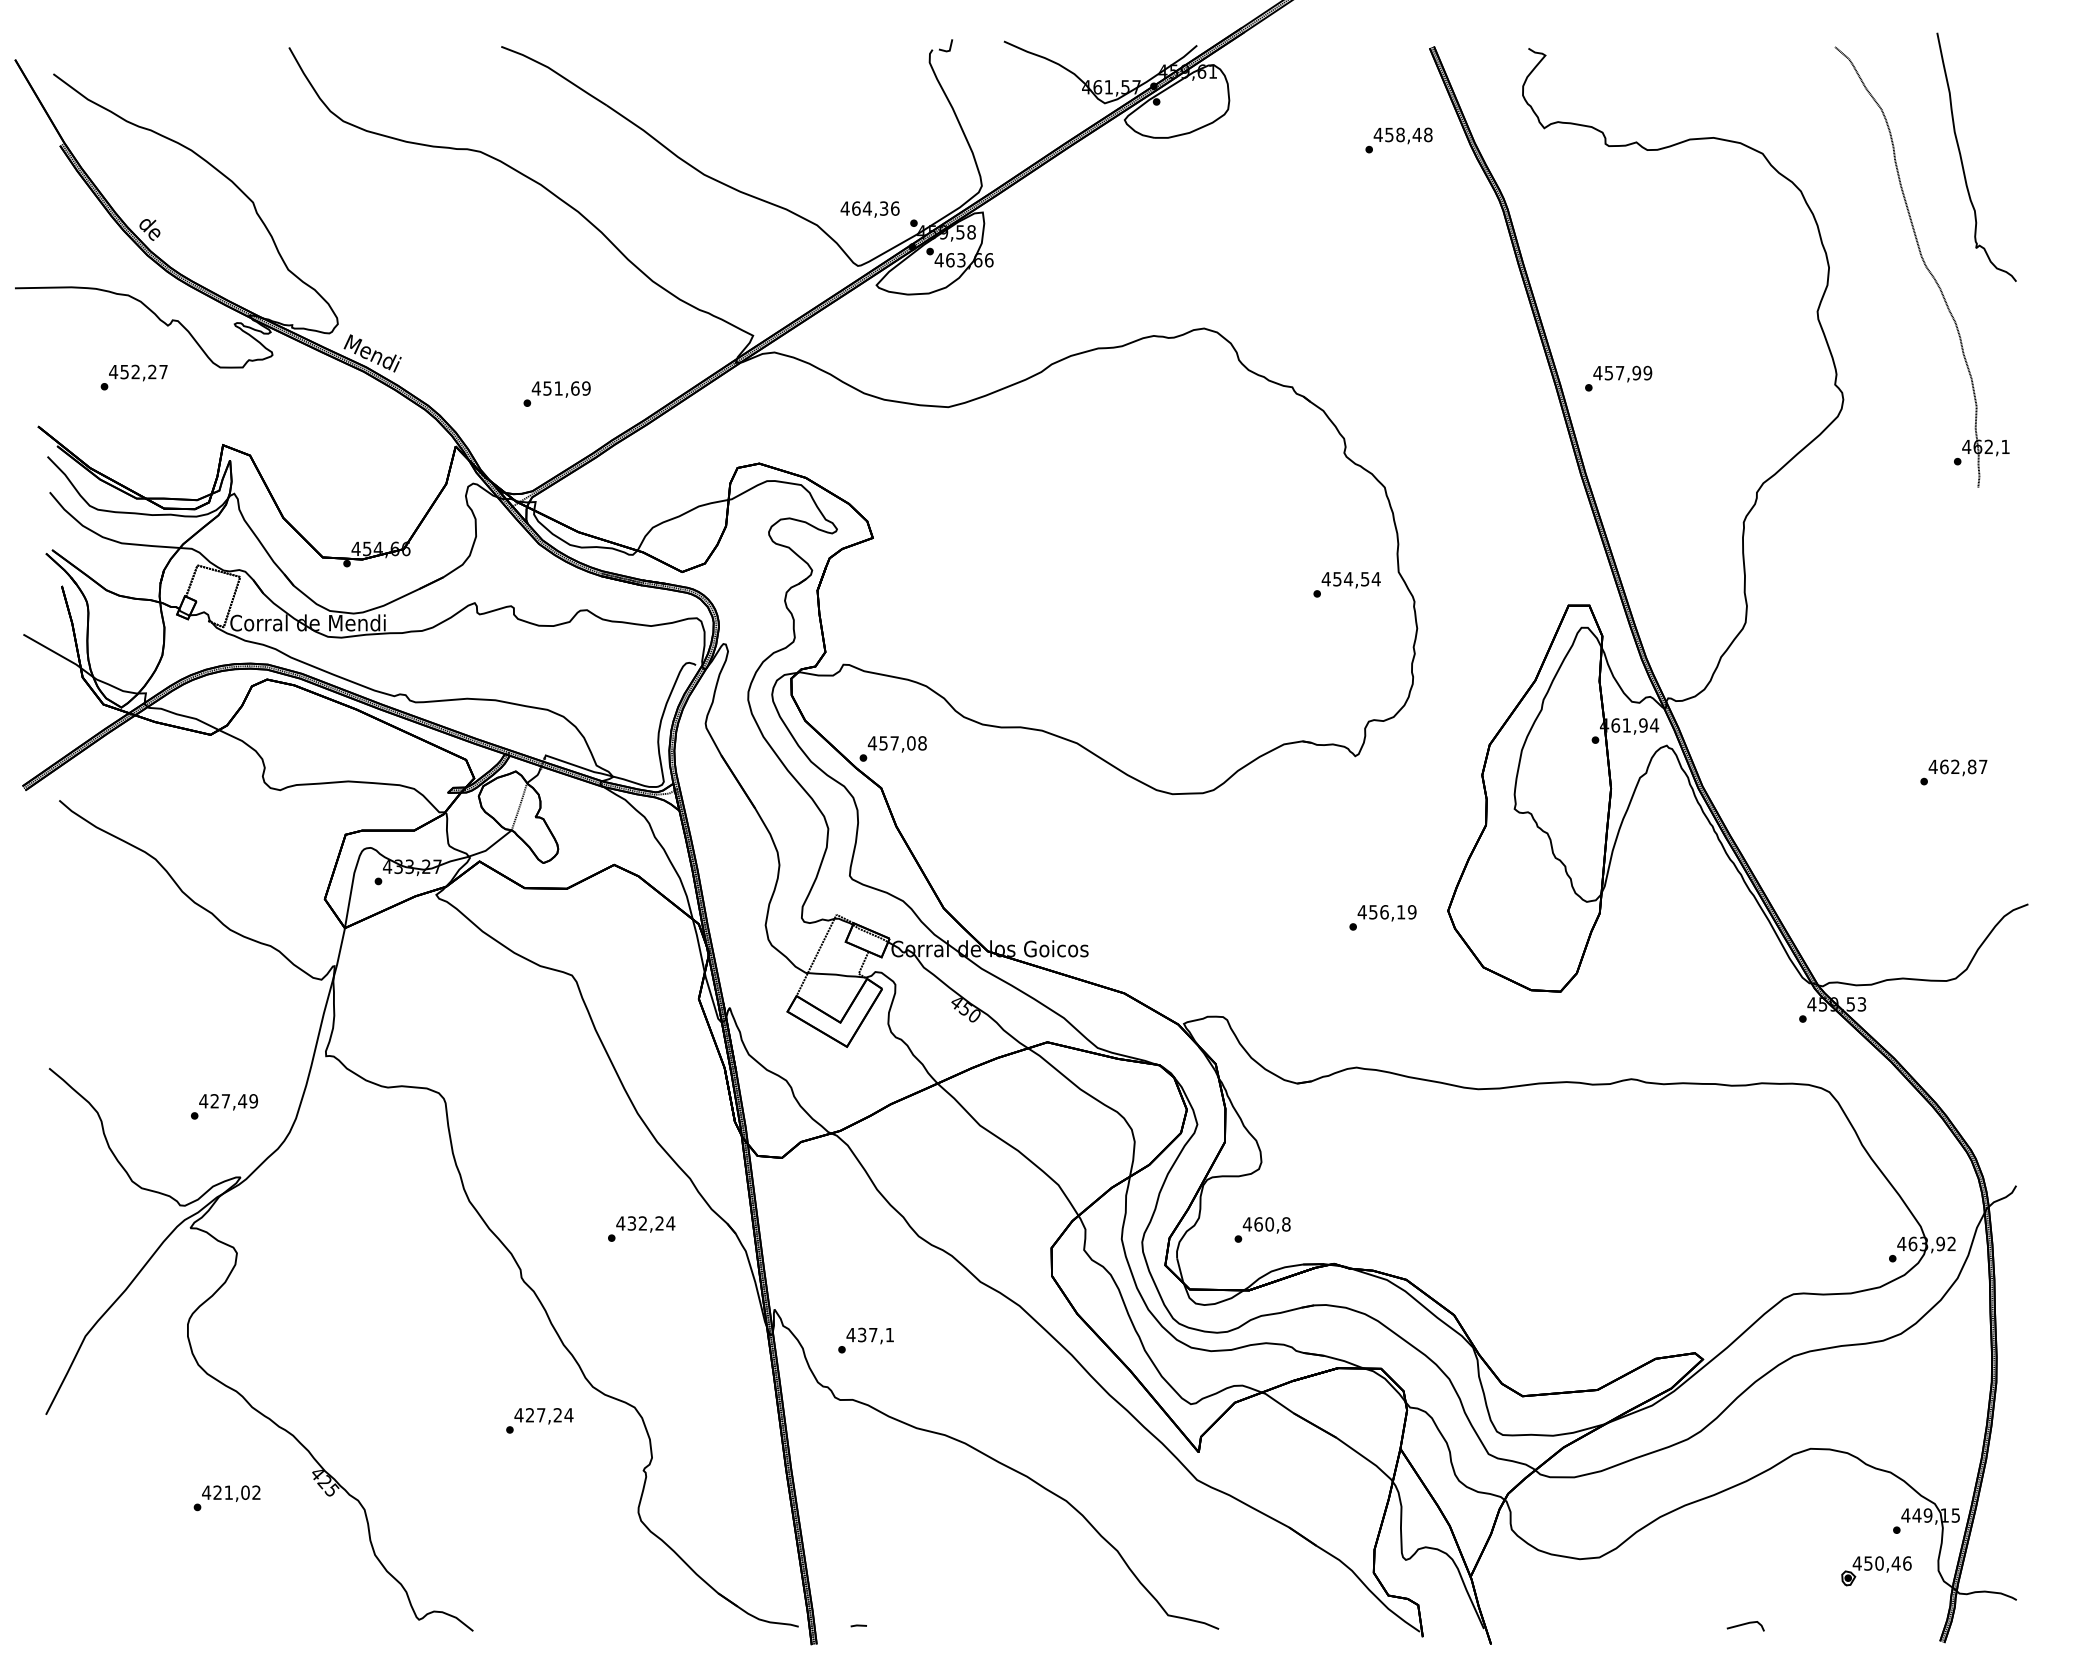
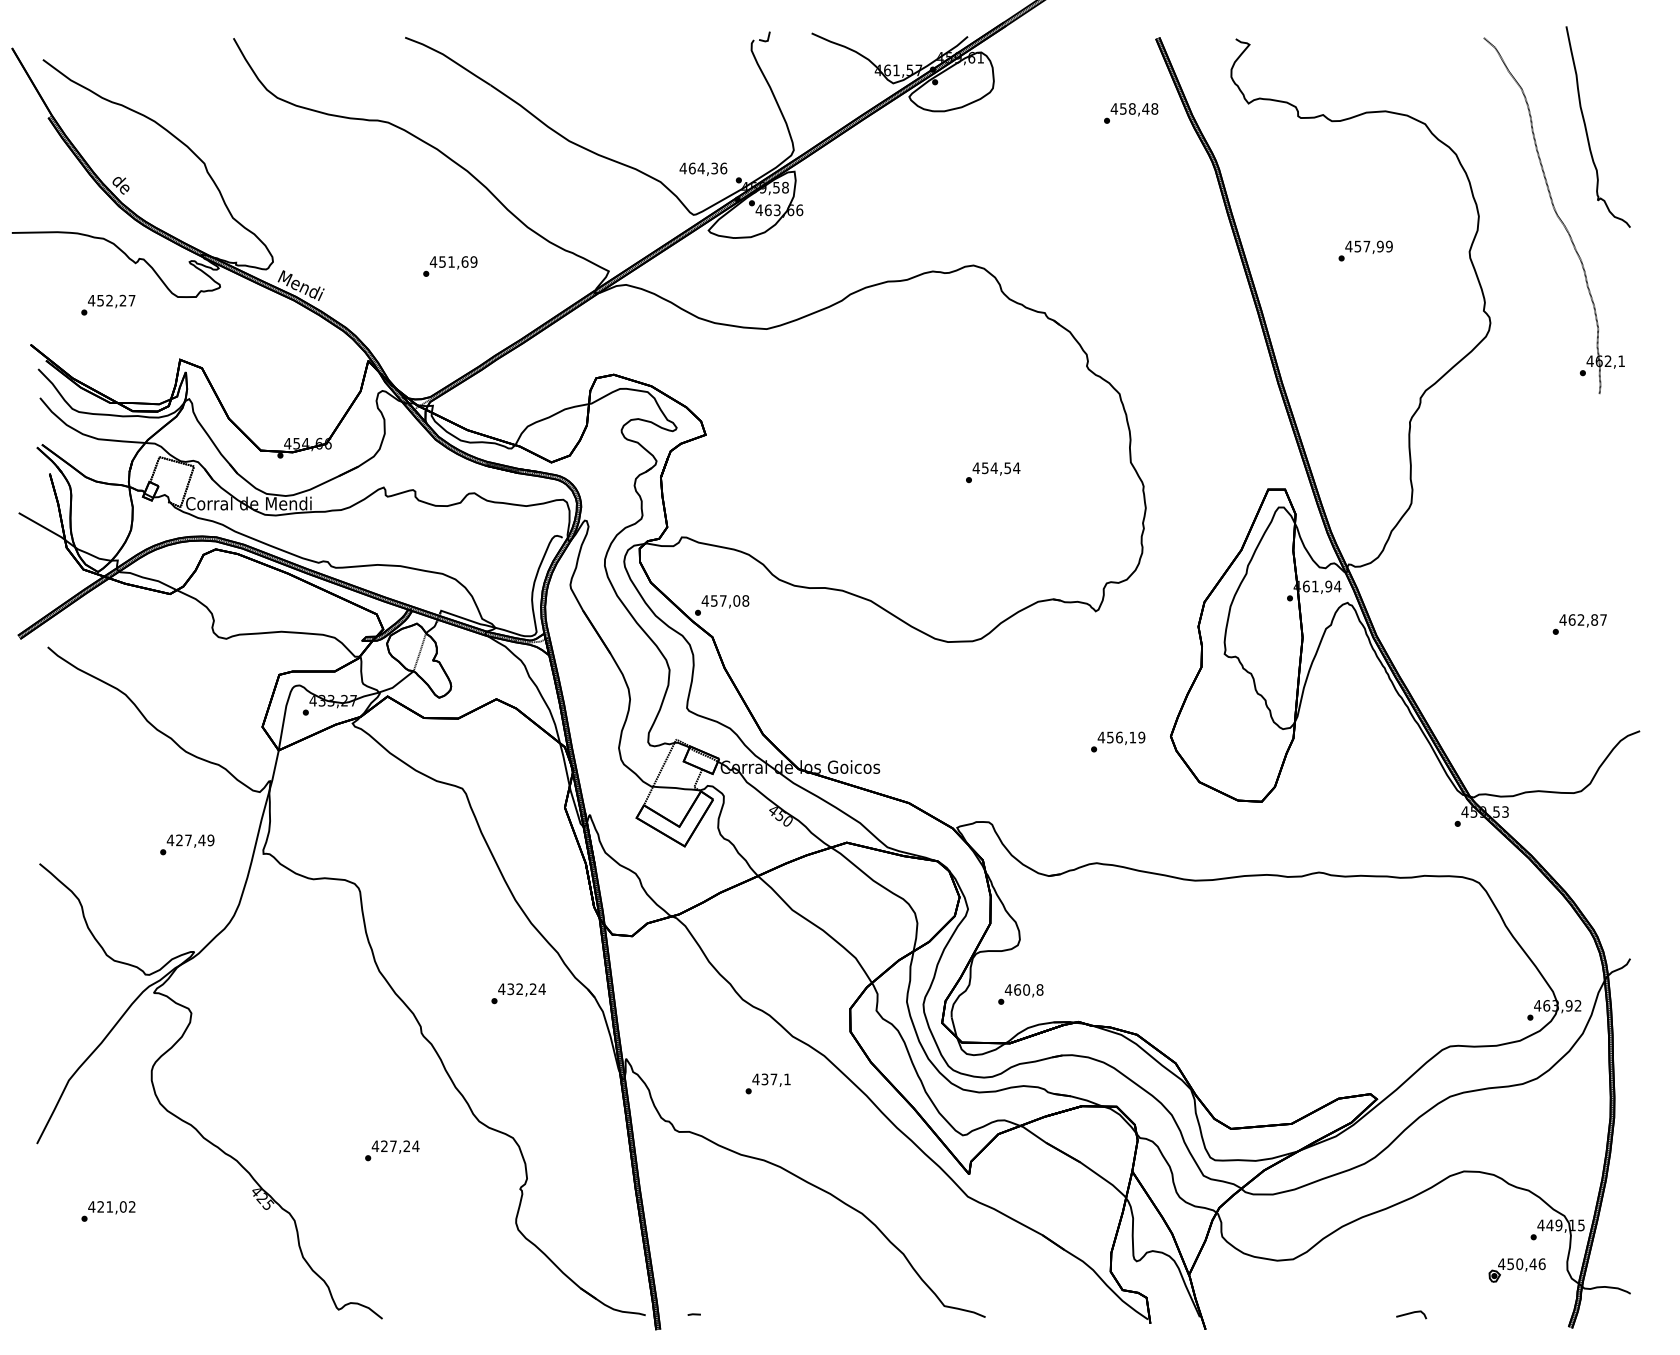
text: (1618, 377) -> (1365, 250), moved
text: (557, 394) -> (450, 266), moved
text: (1347, 584) -> (993, 472), moved
text: (224, 1106) -> (187, 844), moved
text: (865, 1340) -> (767, 1083), moved
text: (540, 1420) -> (392, 1150), moved
text: (227, 1498) -> (108, 1211), moved

